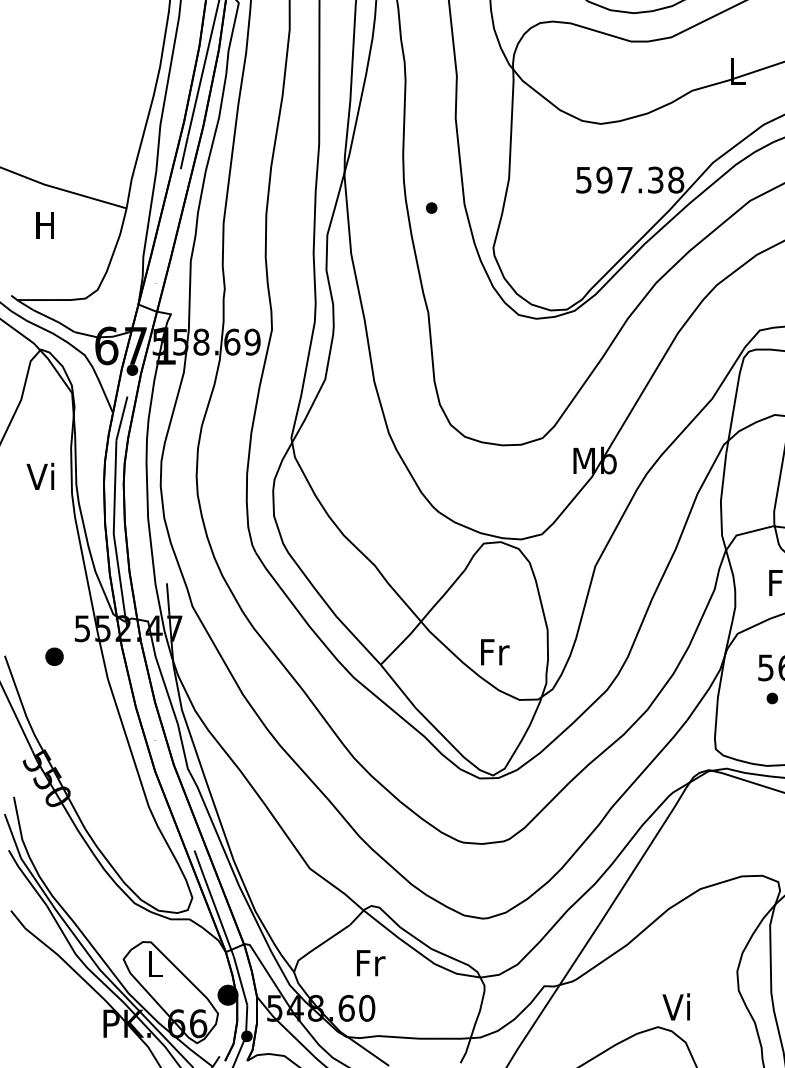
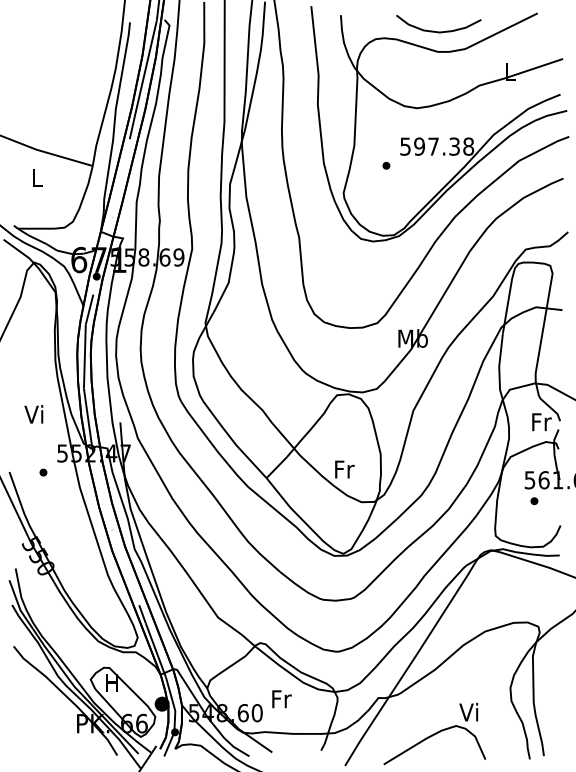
part: (431, 207) -> (386, 165), moved
text: (44, 225) -> (36, 177), H -> L
text: (39, 476) -> (33, 414), moved
part: (54, 656) -> (43, 472), size x0.62
text: (154, 963) -> (111, 682), L -> H
text: (370, 963) -> (281, 699), moved

